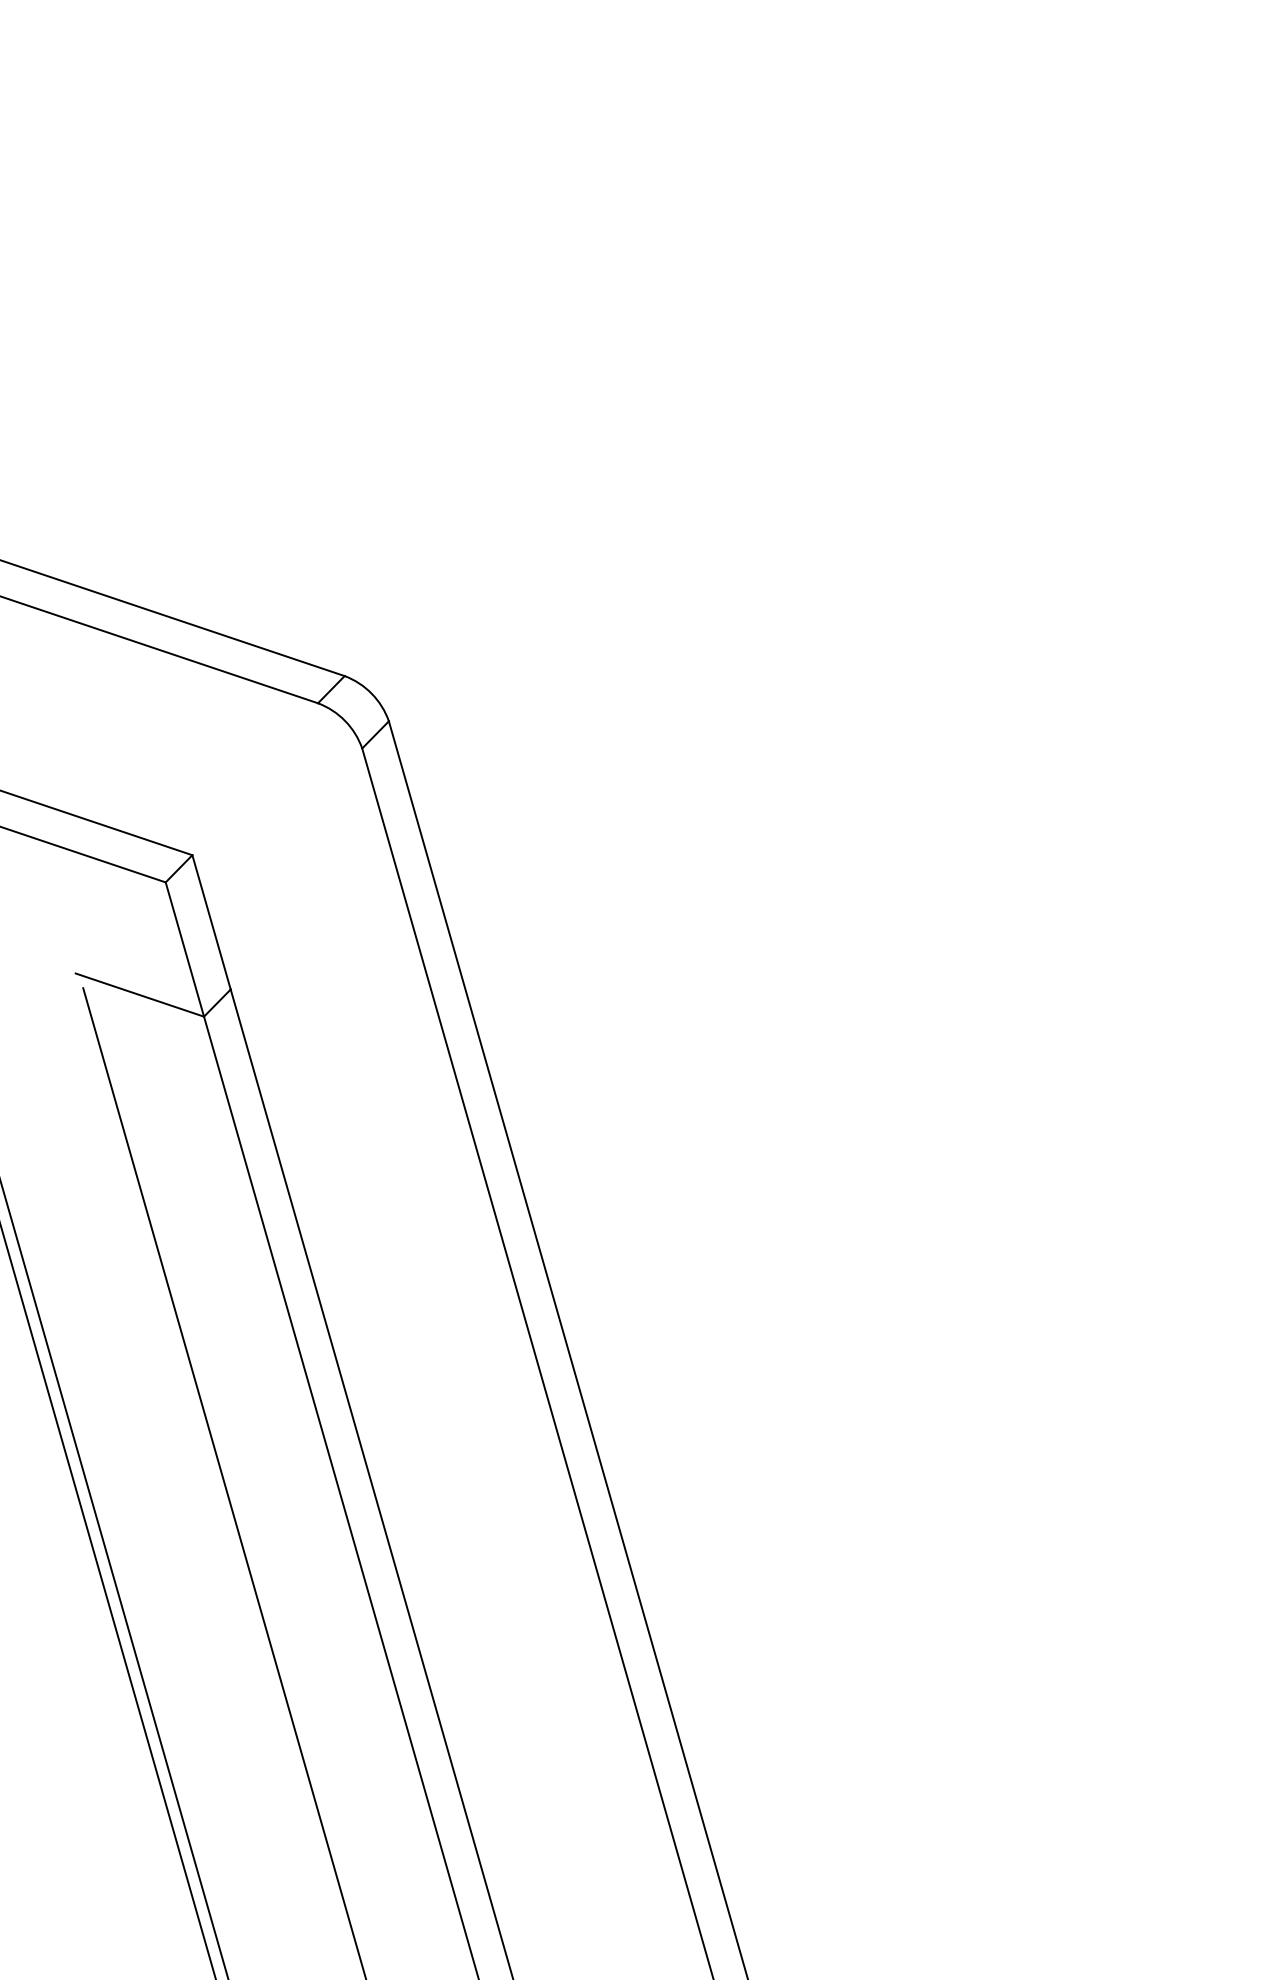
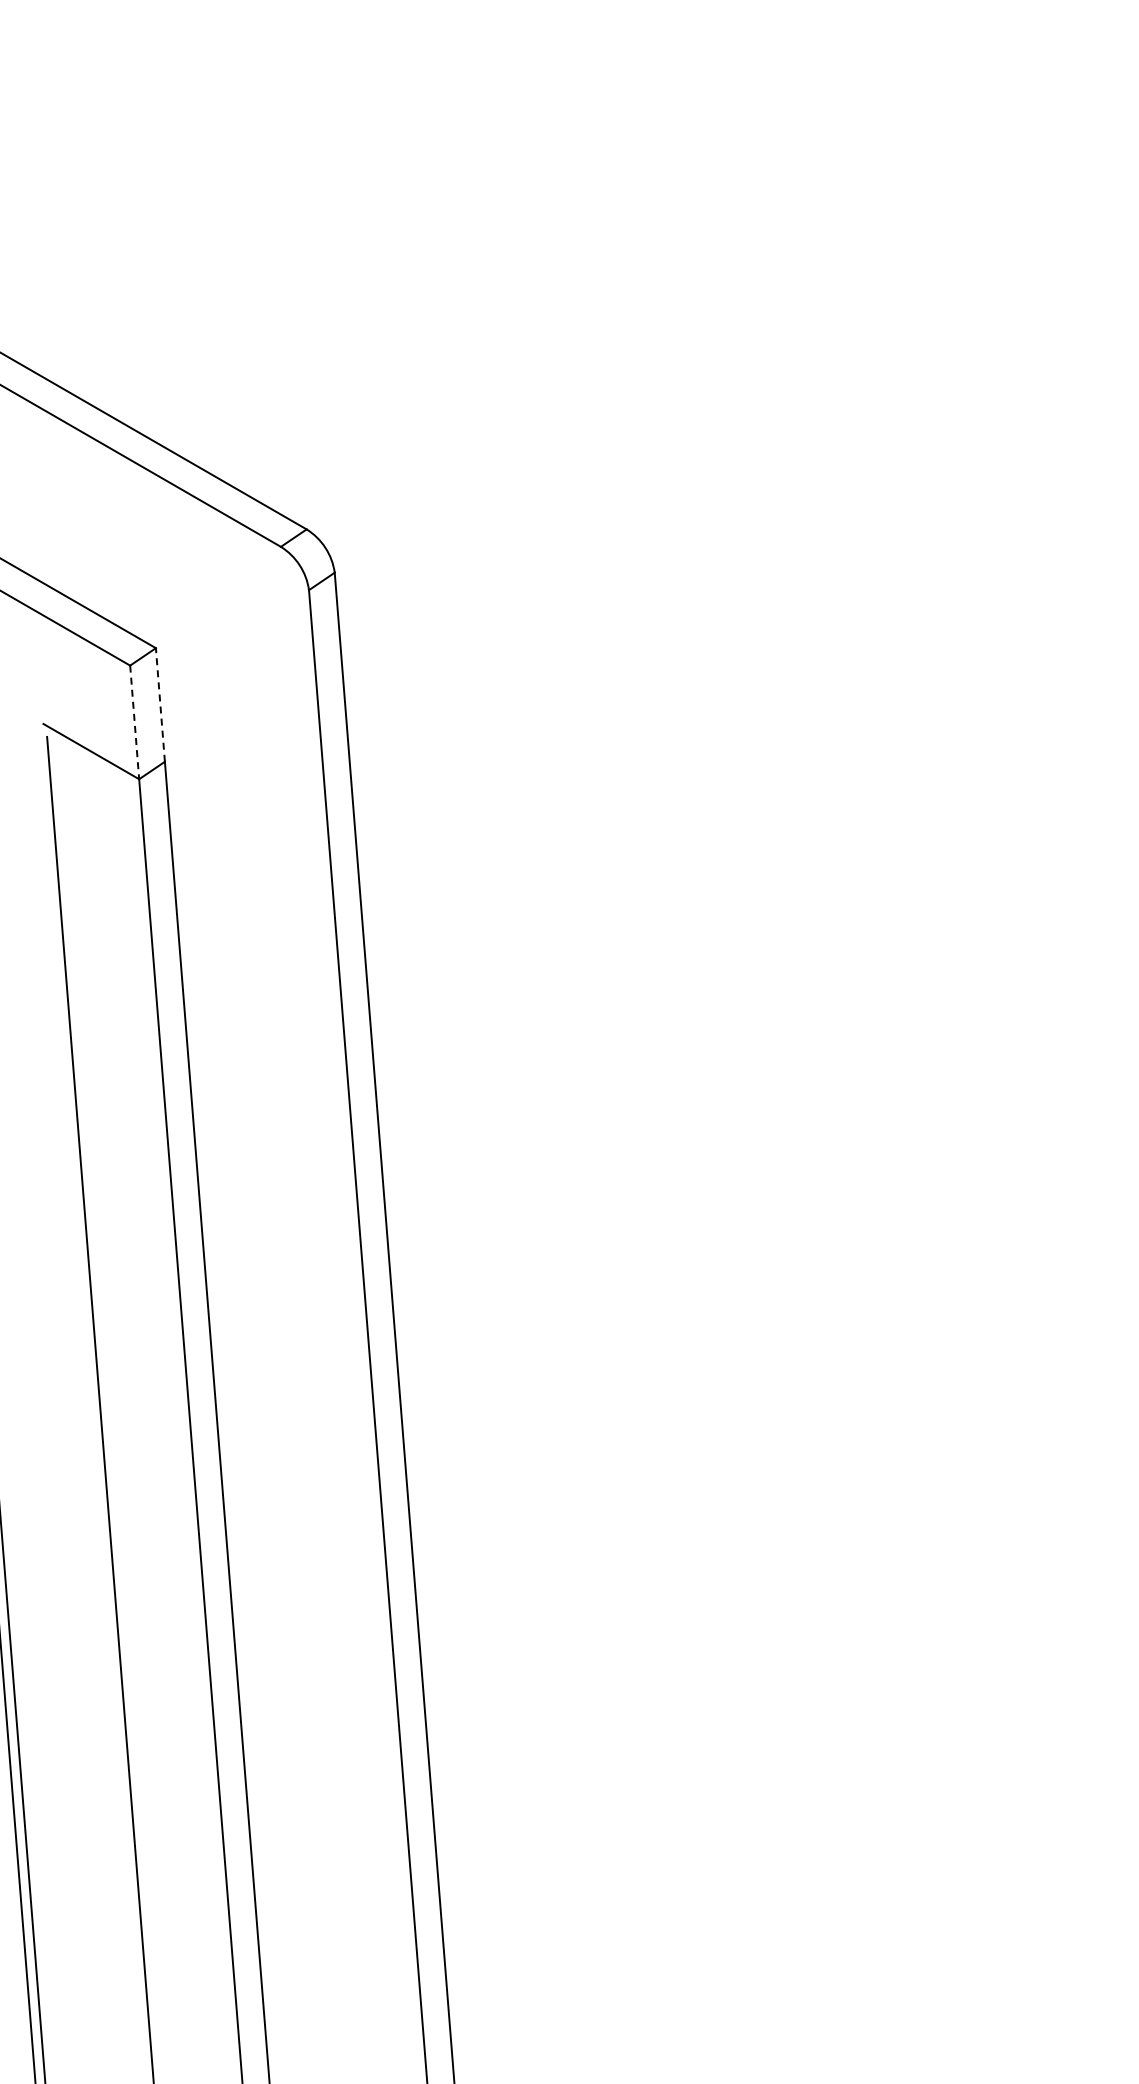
line: (211, 921) -> (160, 704), solid -> dashed
line: (184, 949) -> (134, 722), solid -> dashed

